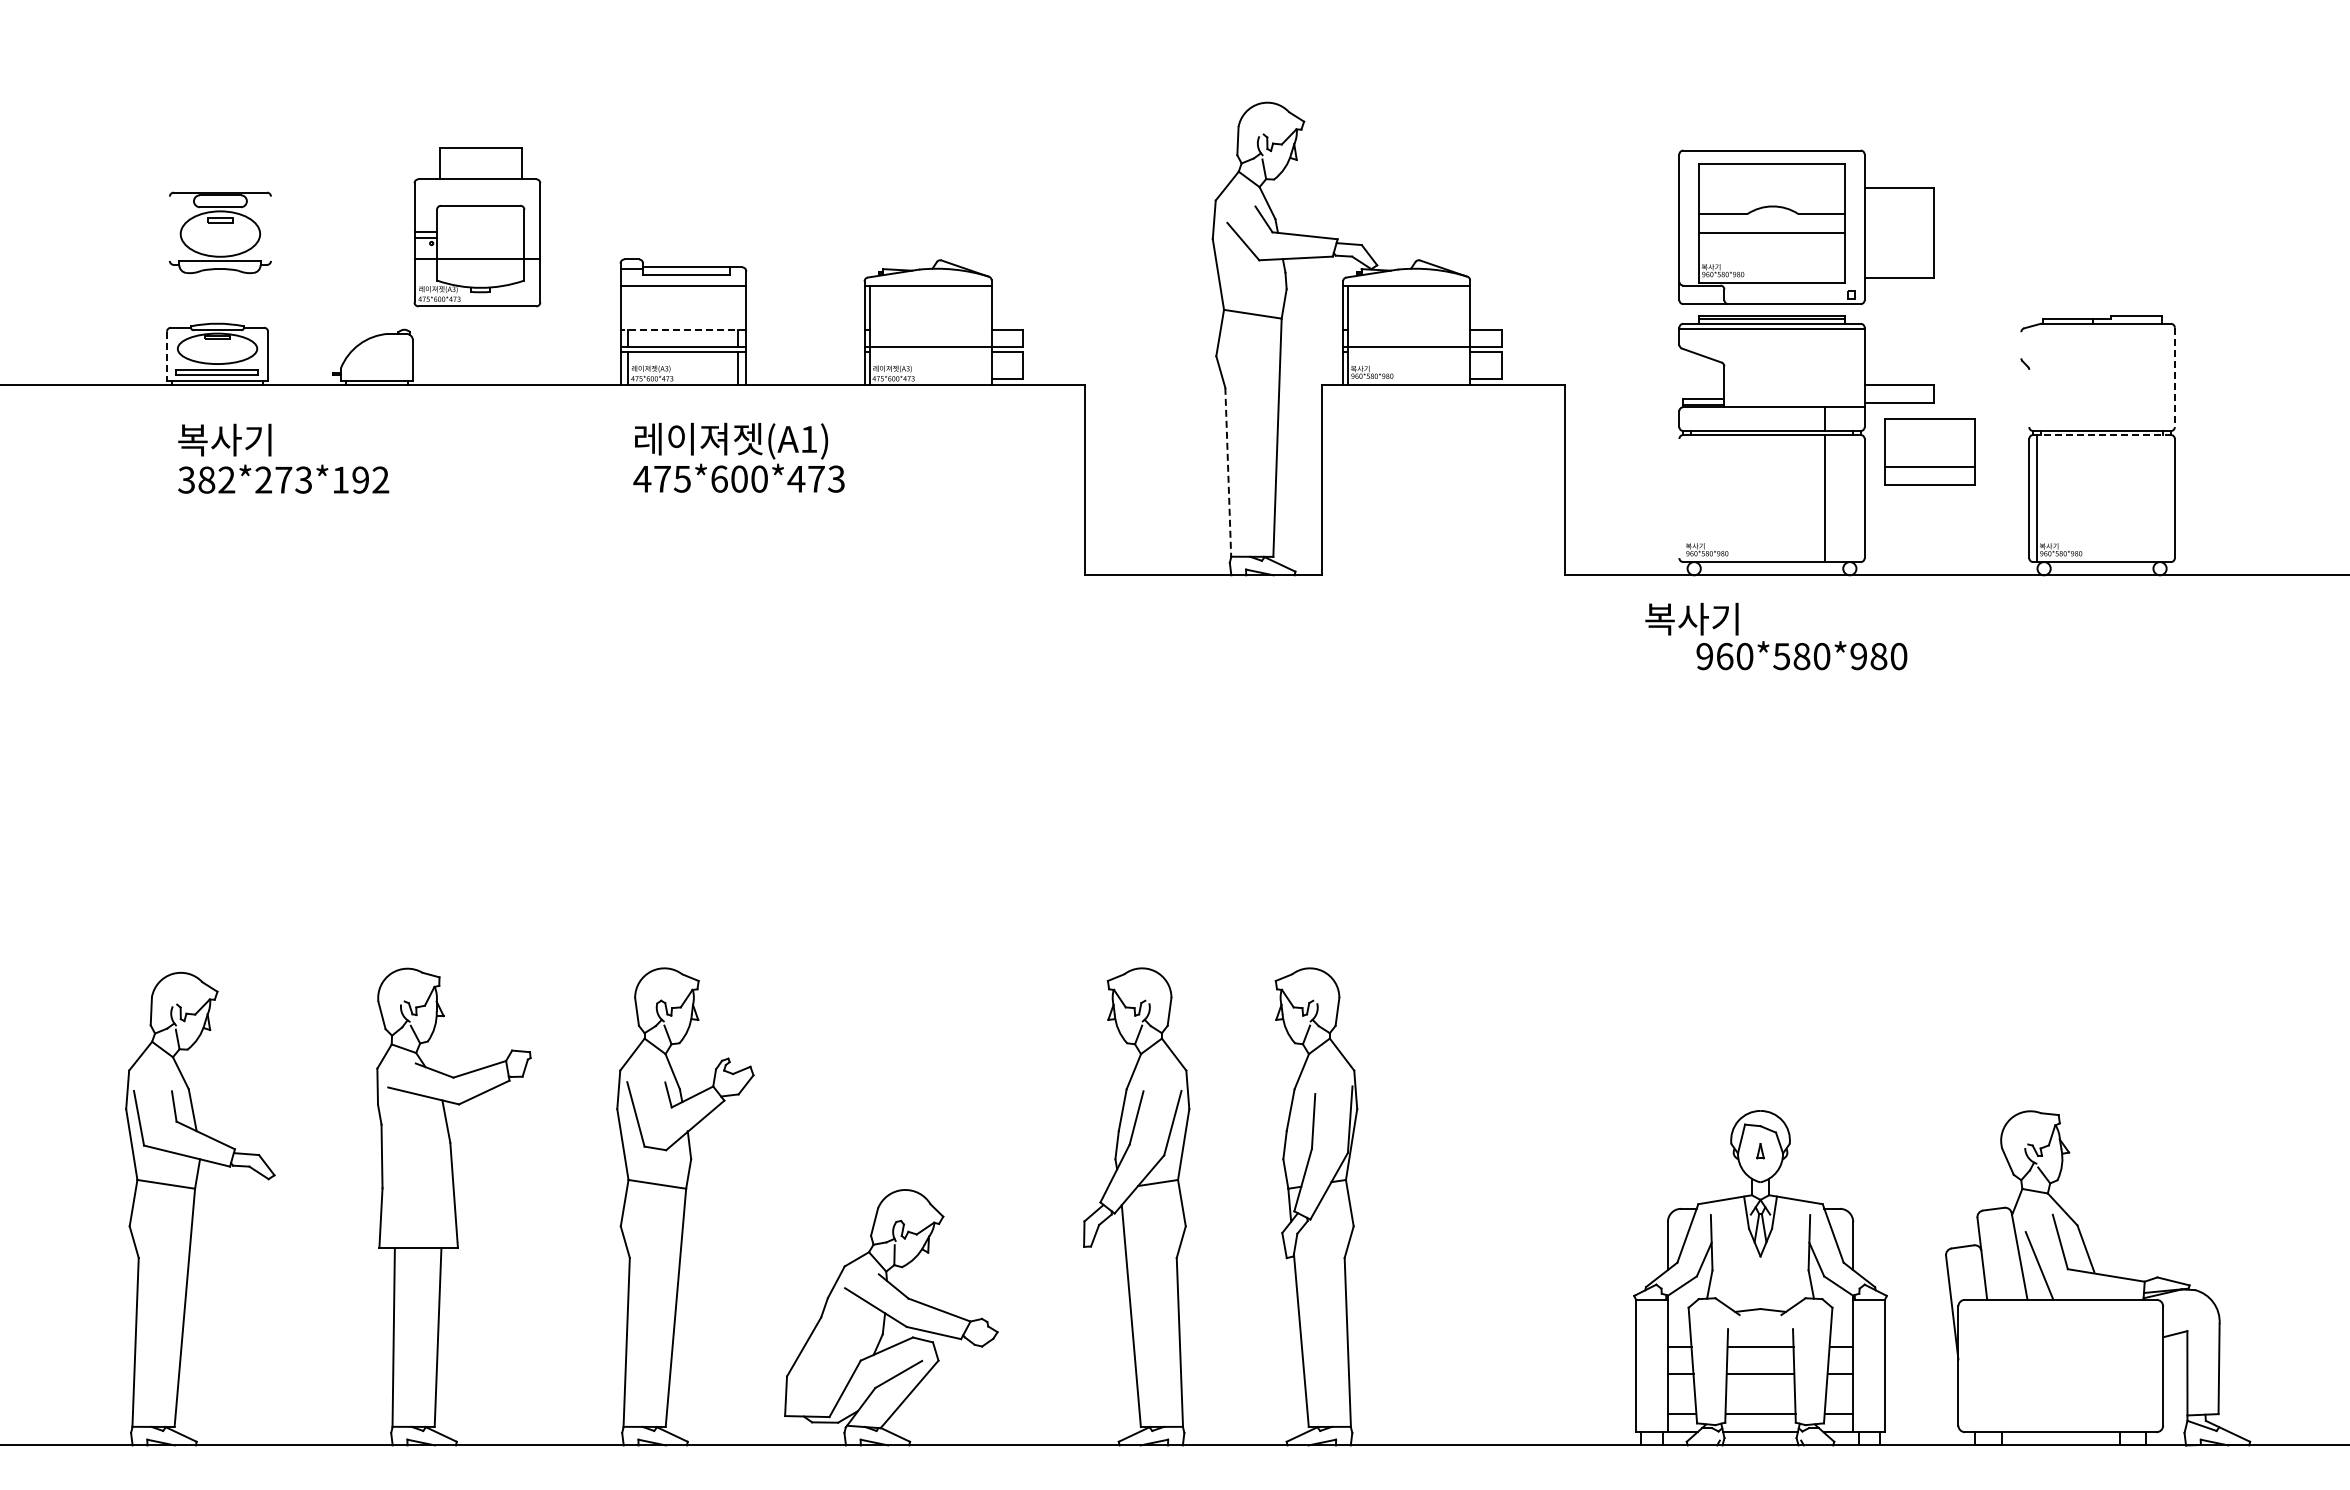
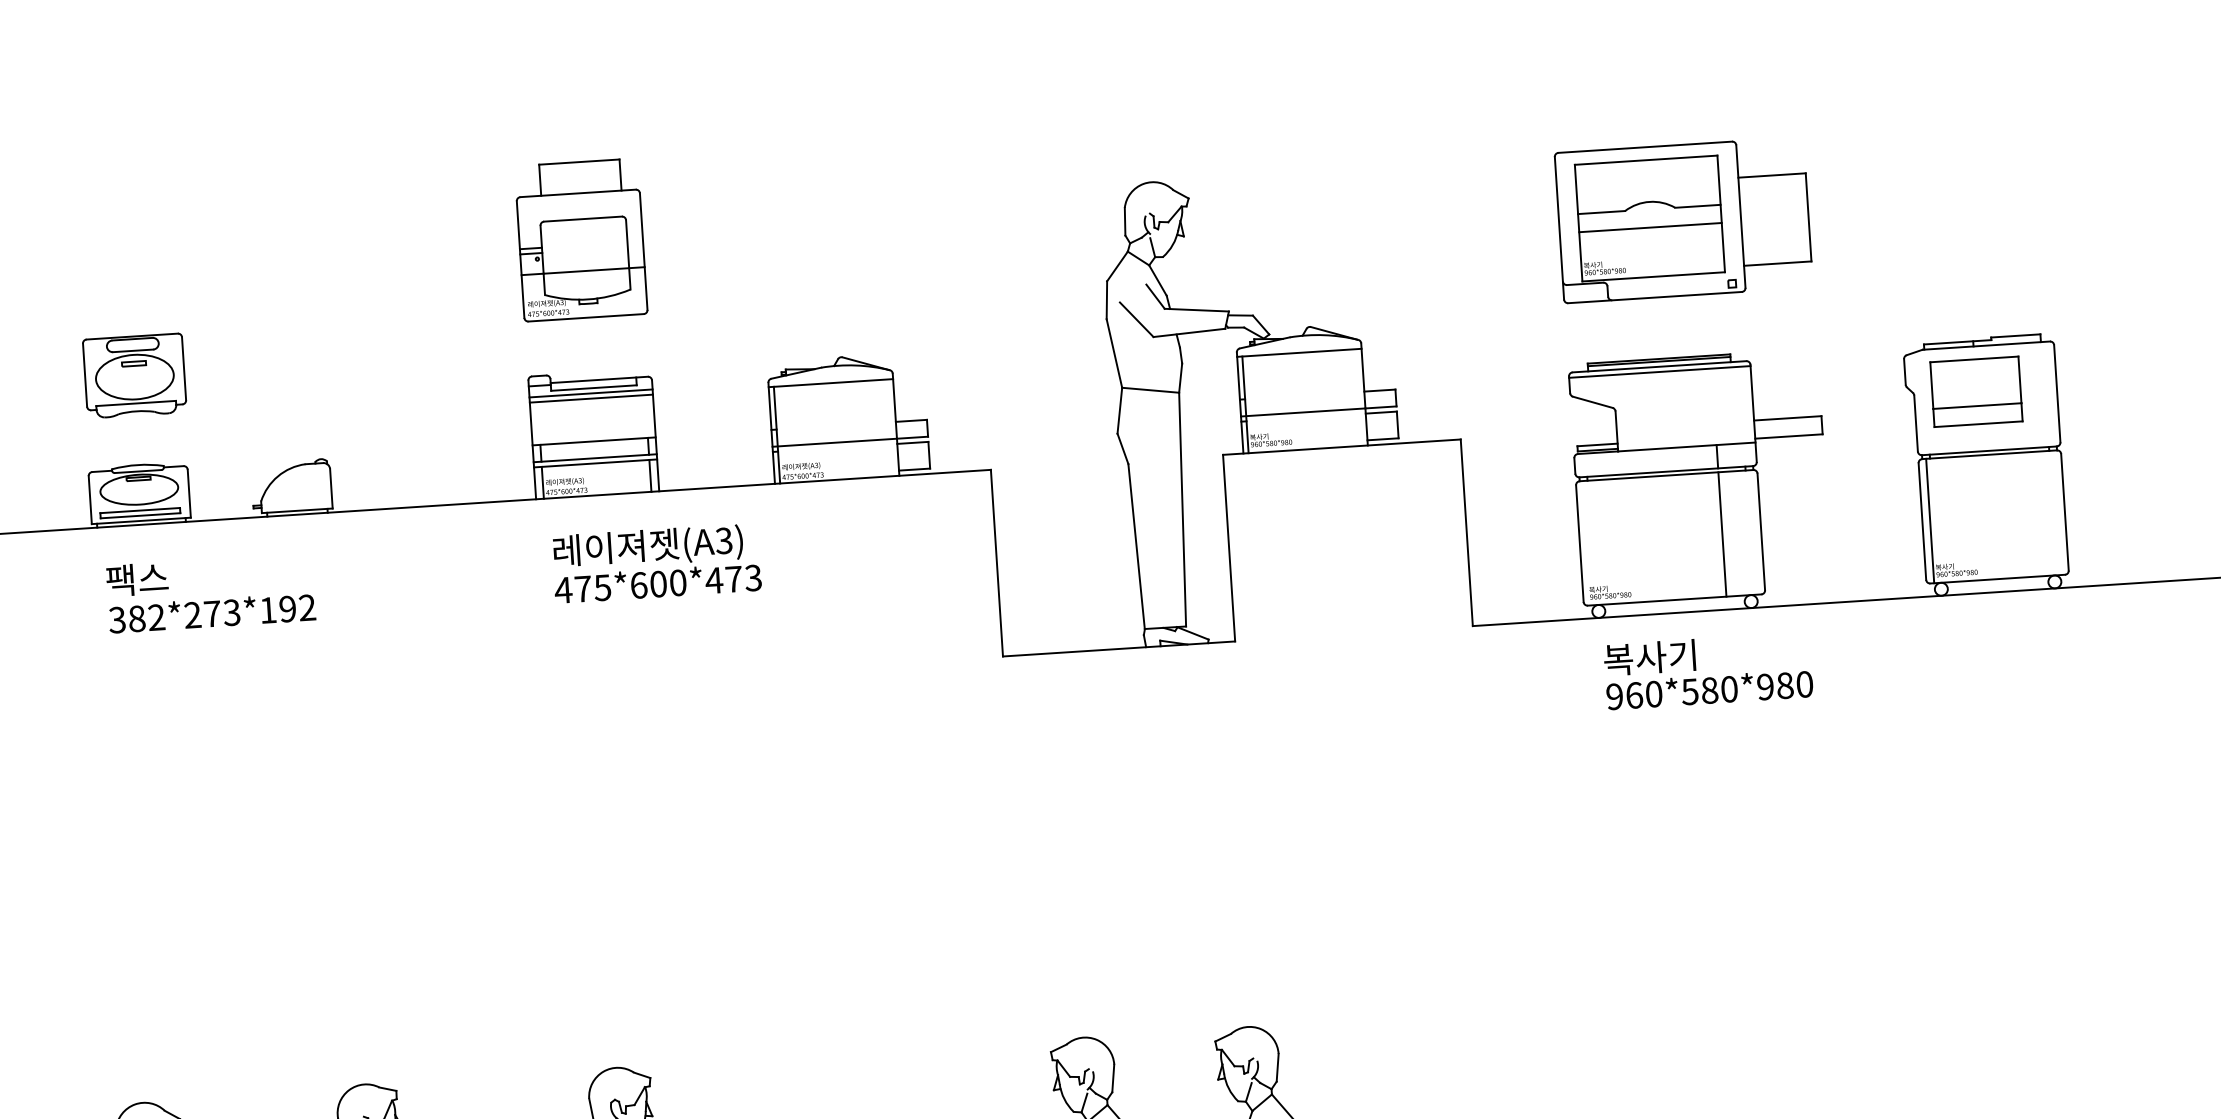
part: (1806, 226) -> (1683, 219), moved
part: (477, 227) -> (581, 240), moved
line: (169, 228) -> (84, 374), added
line: (271, 228) -> (184, 368), added
line: (683, 280) -> (591, 393), added
line: (683, 329) -> (594, 441), dashed -> solid
line: (2021, 345) -> (1905, 372), added
line: (166, 356) -> (89, 500), dashed -> solid
line: (2174, 377) -> (2056, 393), dashed -> solid
line: (2029, 398) -> (1916, 423), added
line: (2102, 435) -> (1990, 455), dashed -> solid
text: (224, 439) -> (151, 577), 복사기 -> 팩스
text: (808, 439) -> (723, 541), (A1) -> (A3)
part: (1929, 451) -> (1976, 391), moved
line: (1228, 472) -> (1136, 546), dashed -> solid
line: (1679, 498) -> (1579, 543), added
text: (1691, 618) -> (1649, 657), moved

